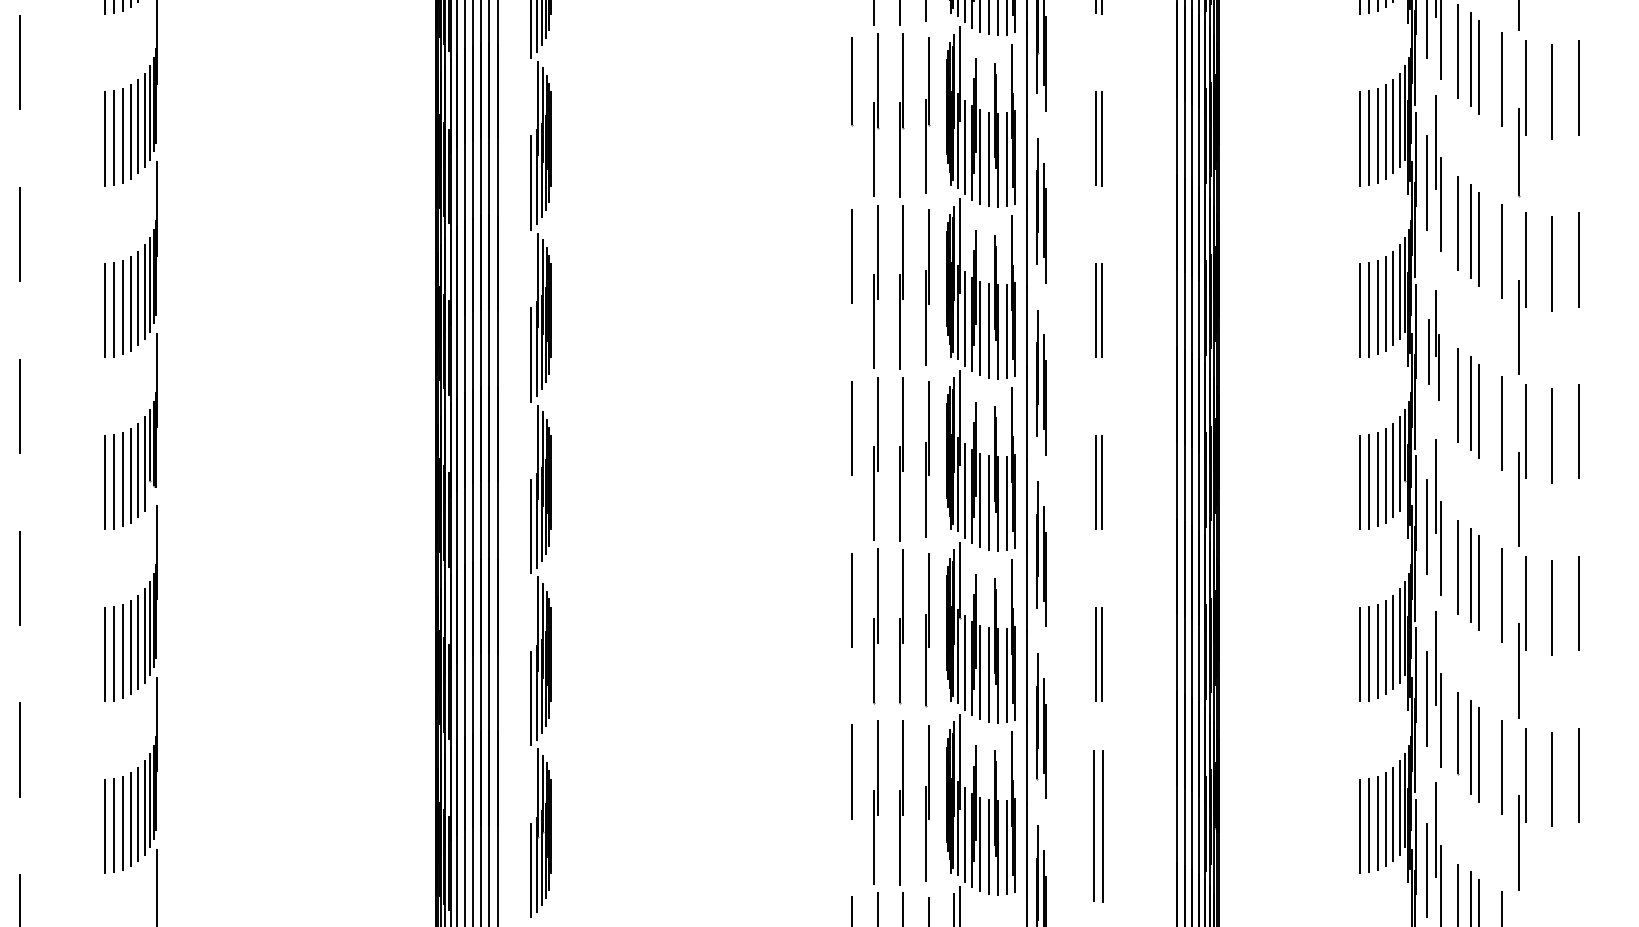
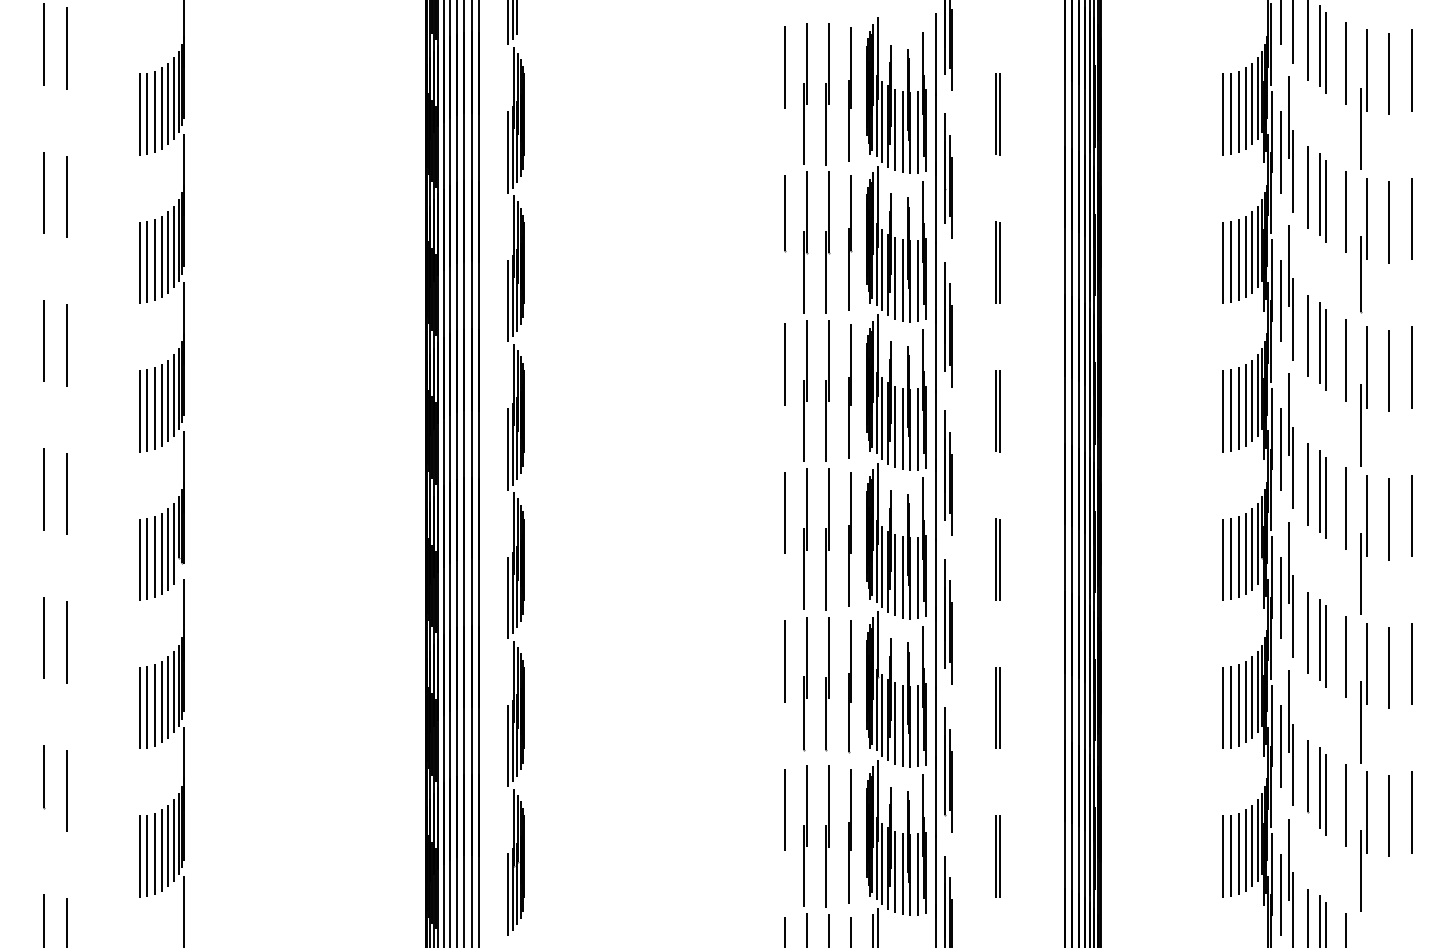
part: (1433, 344) -> (1286, 440), size x1.43
part: (1098, 826) -> (997, 856), size x0.62

